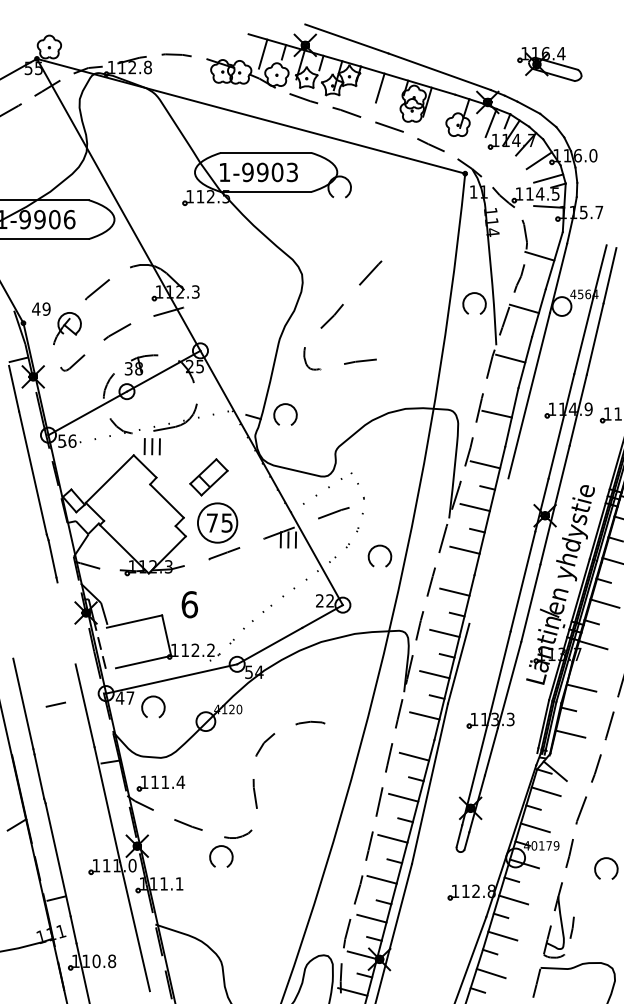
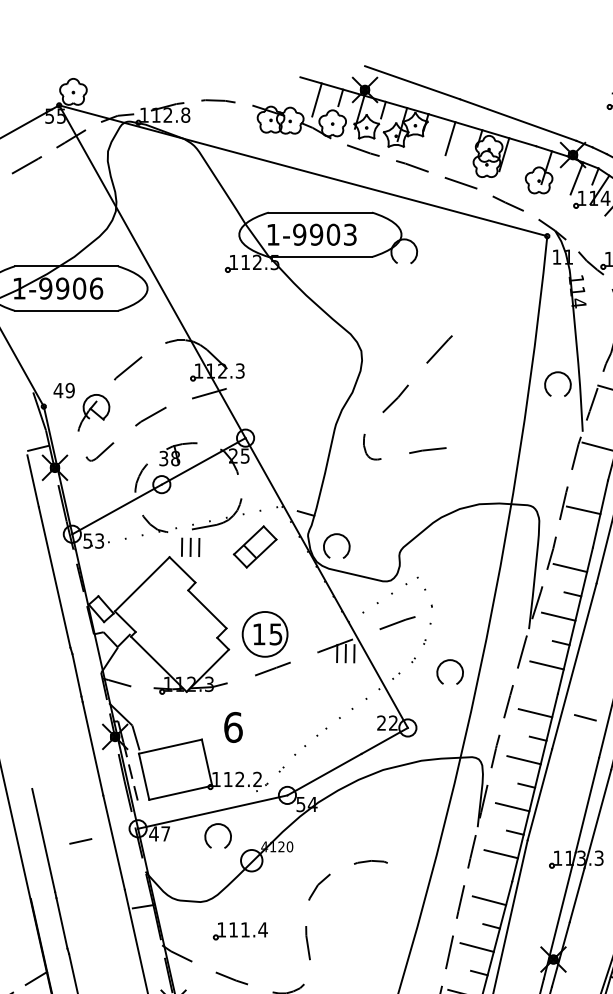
part: (283, 405) -> (334, 535), moved
text: (72, 440) -> (99, 540), 56 -> 53
part: (208, 477) -> (254, 547), moved
text: (212, 522) -> (259, 633), 75 -> 15
line: (488, 550) -> (573, 665), added
line: (498, 595) -> (585, 716), added
line: (66, 623) -> (92, 748), added
line: (110, 647) -> (143, 776), added
part: (149, 698) -> (213, 826), moved
part: (160, 783) -> (239, 931), moved

